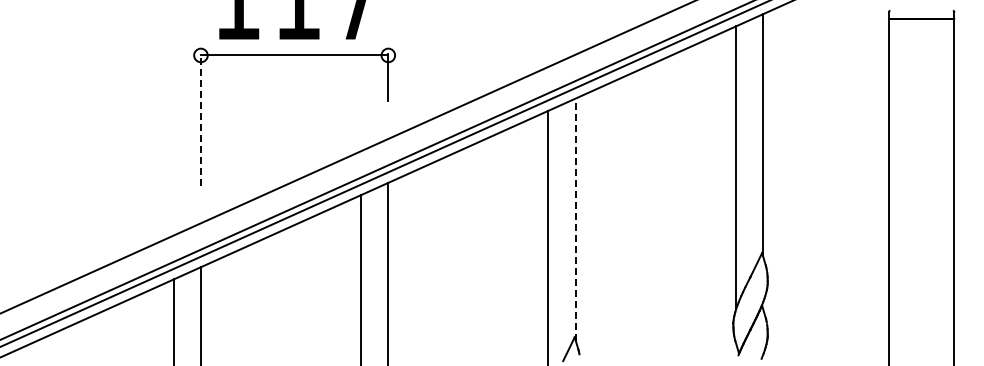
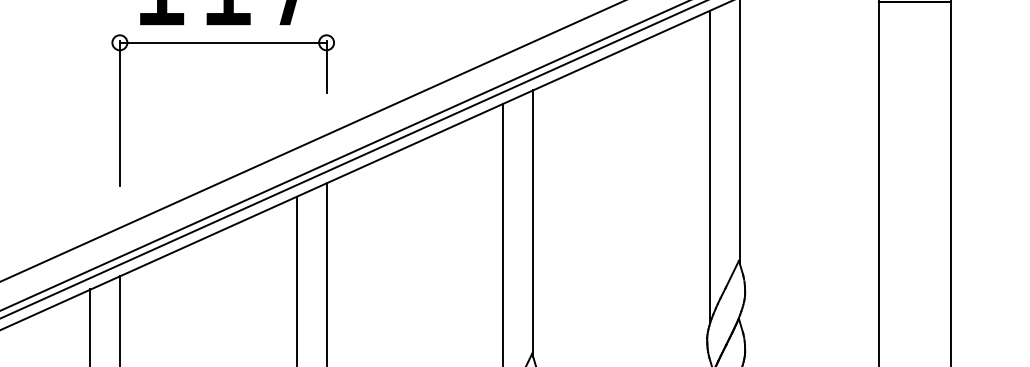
line: (200, 119) -> (119, 113), dashed -> solid
line: (575, 218) -> (533, 222), dashed -> solid

